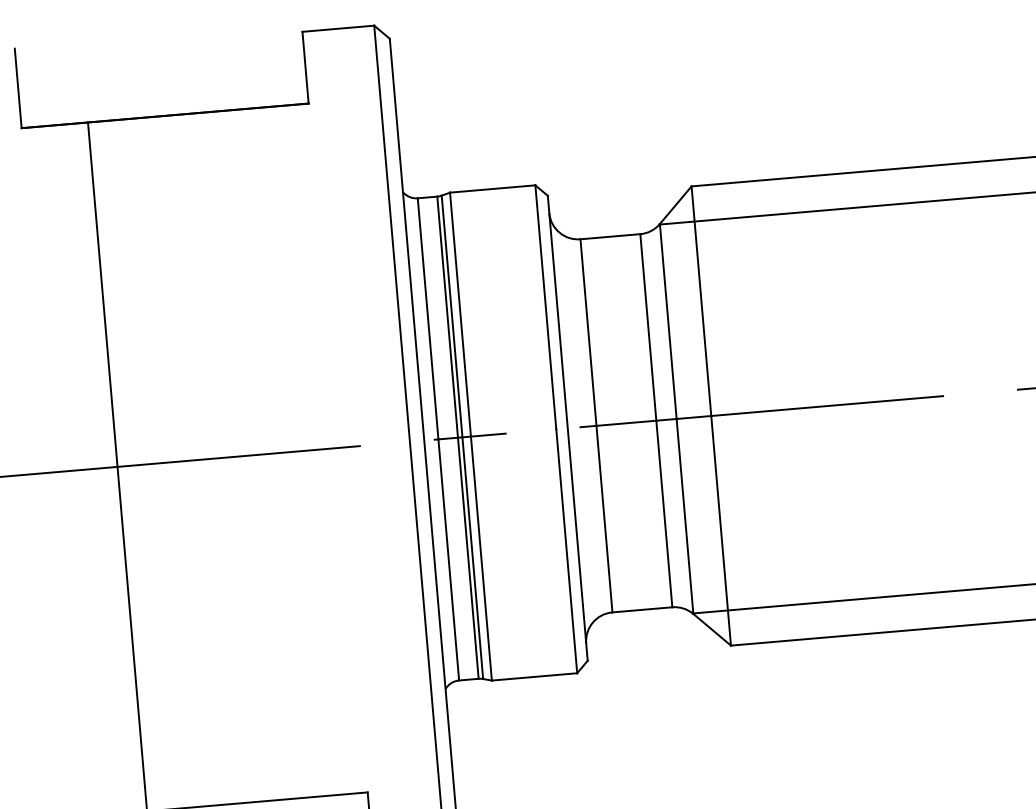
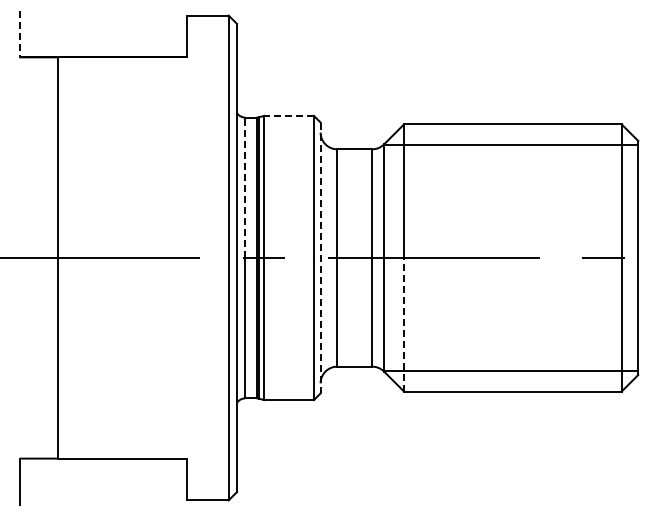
line: (17, 88) -> (19, 34), solid -> dashed
line: (493, 188) -> (289, 115), solid -> dashed
line: (428, 318) -> (245, 187), solid -> dashed
line: (567, 429) -> (320, 258), solid -> dashed
line: (721, 530) -> (404, 324), solid -> dashed

